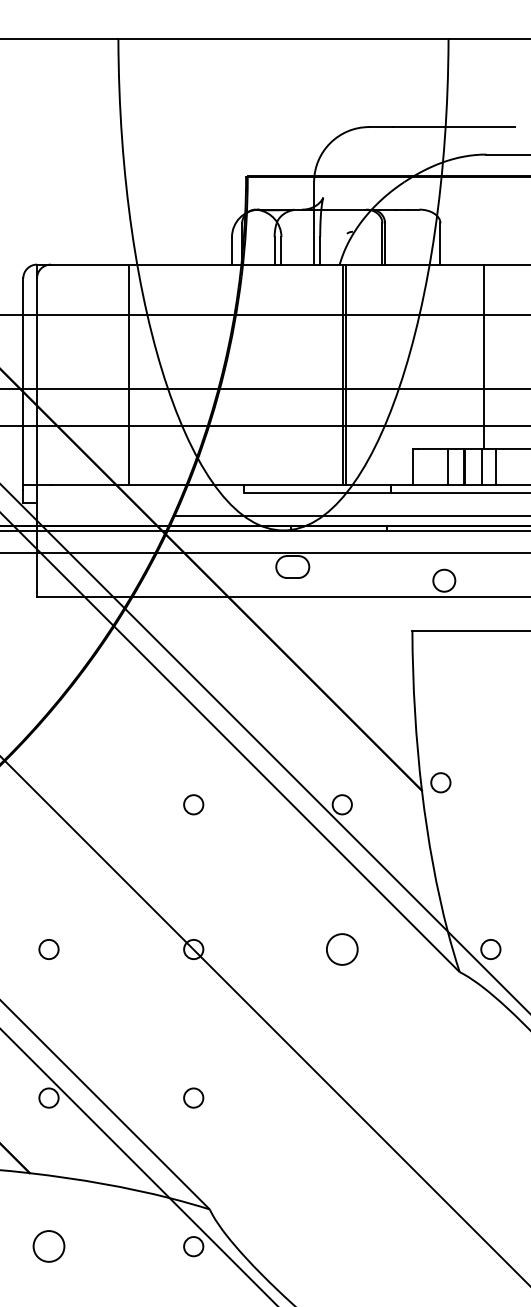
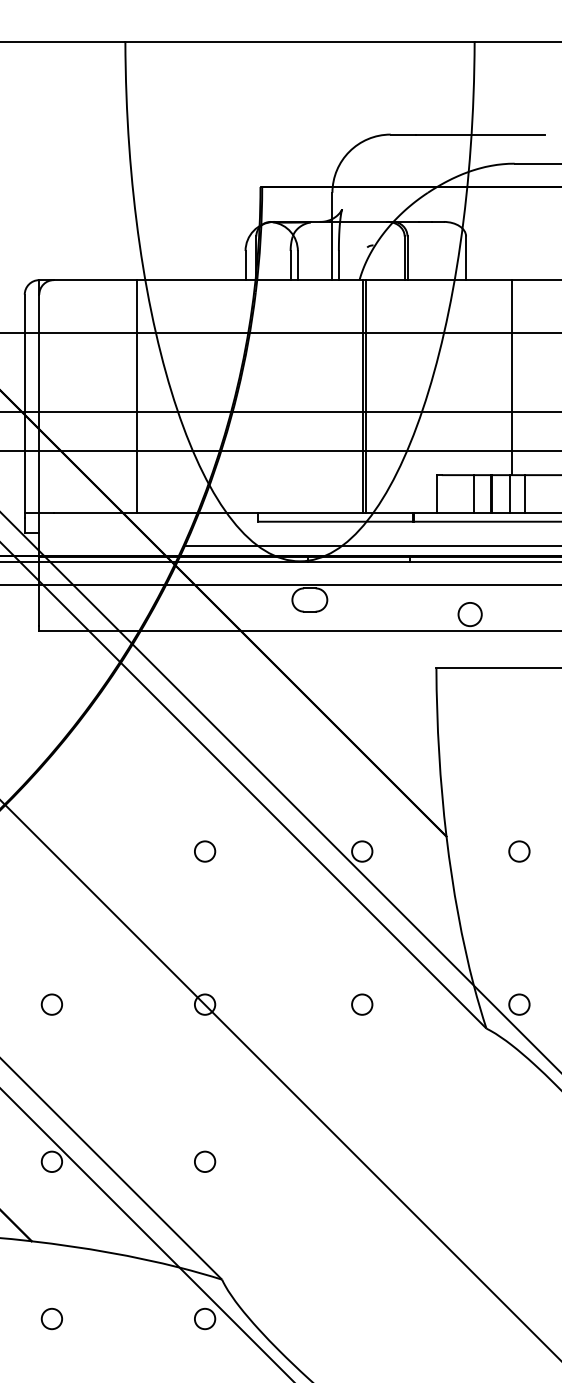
circle: (440, 782) -> (519, 851), moved
circle: (341, 949) -> (361, 1004), size x0.62
circle: (48, 1246) -> (51, 1318), size x0.62

